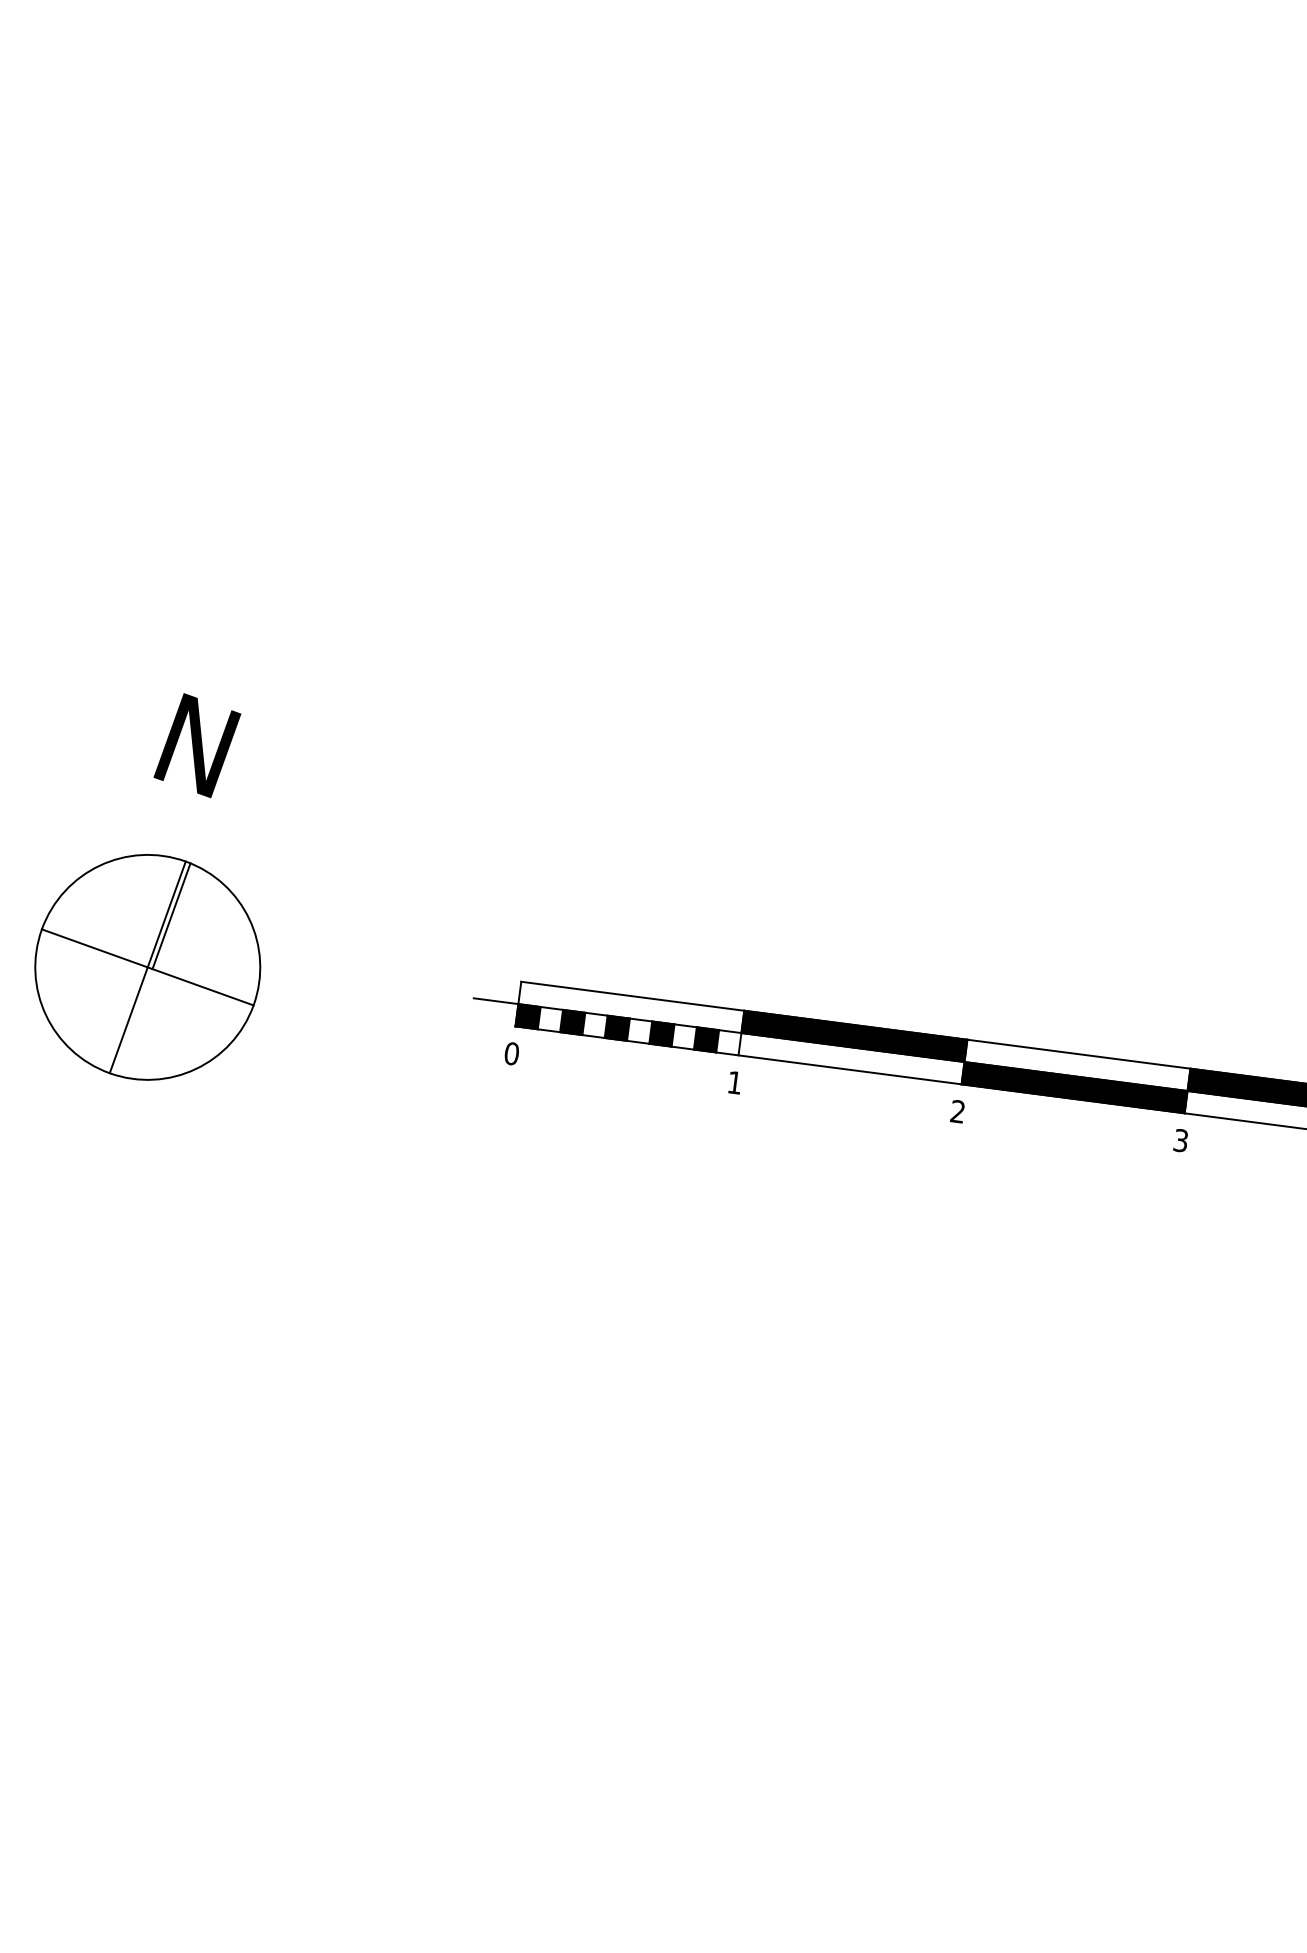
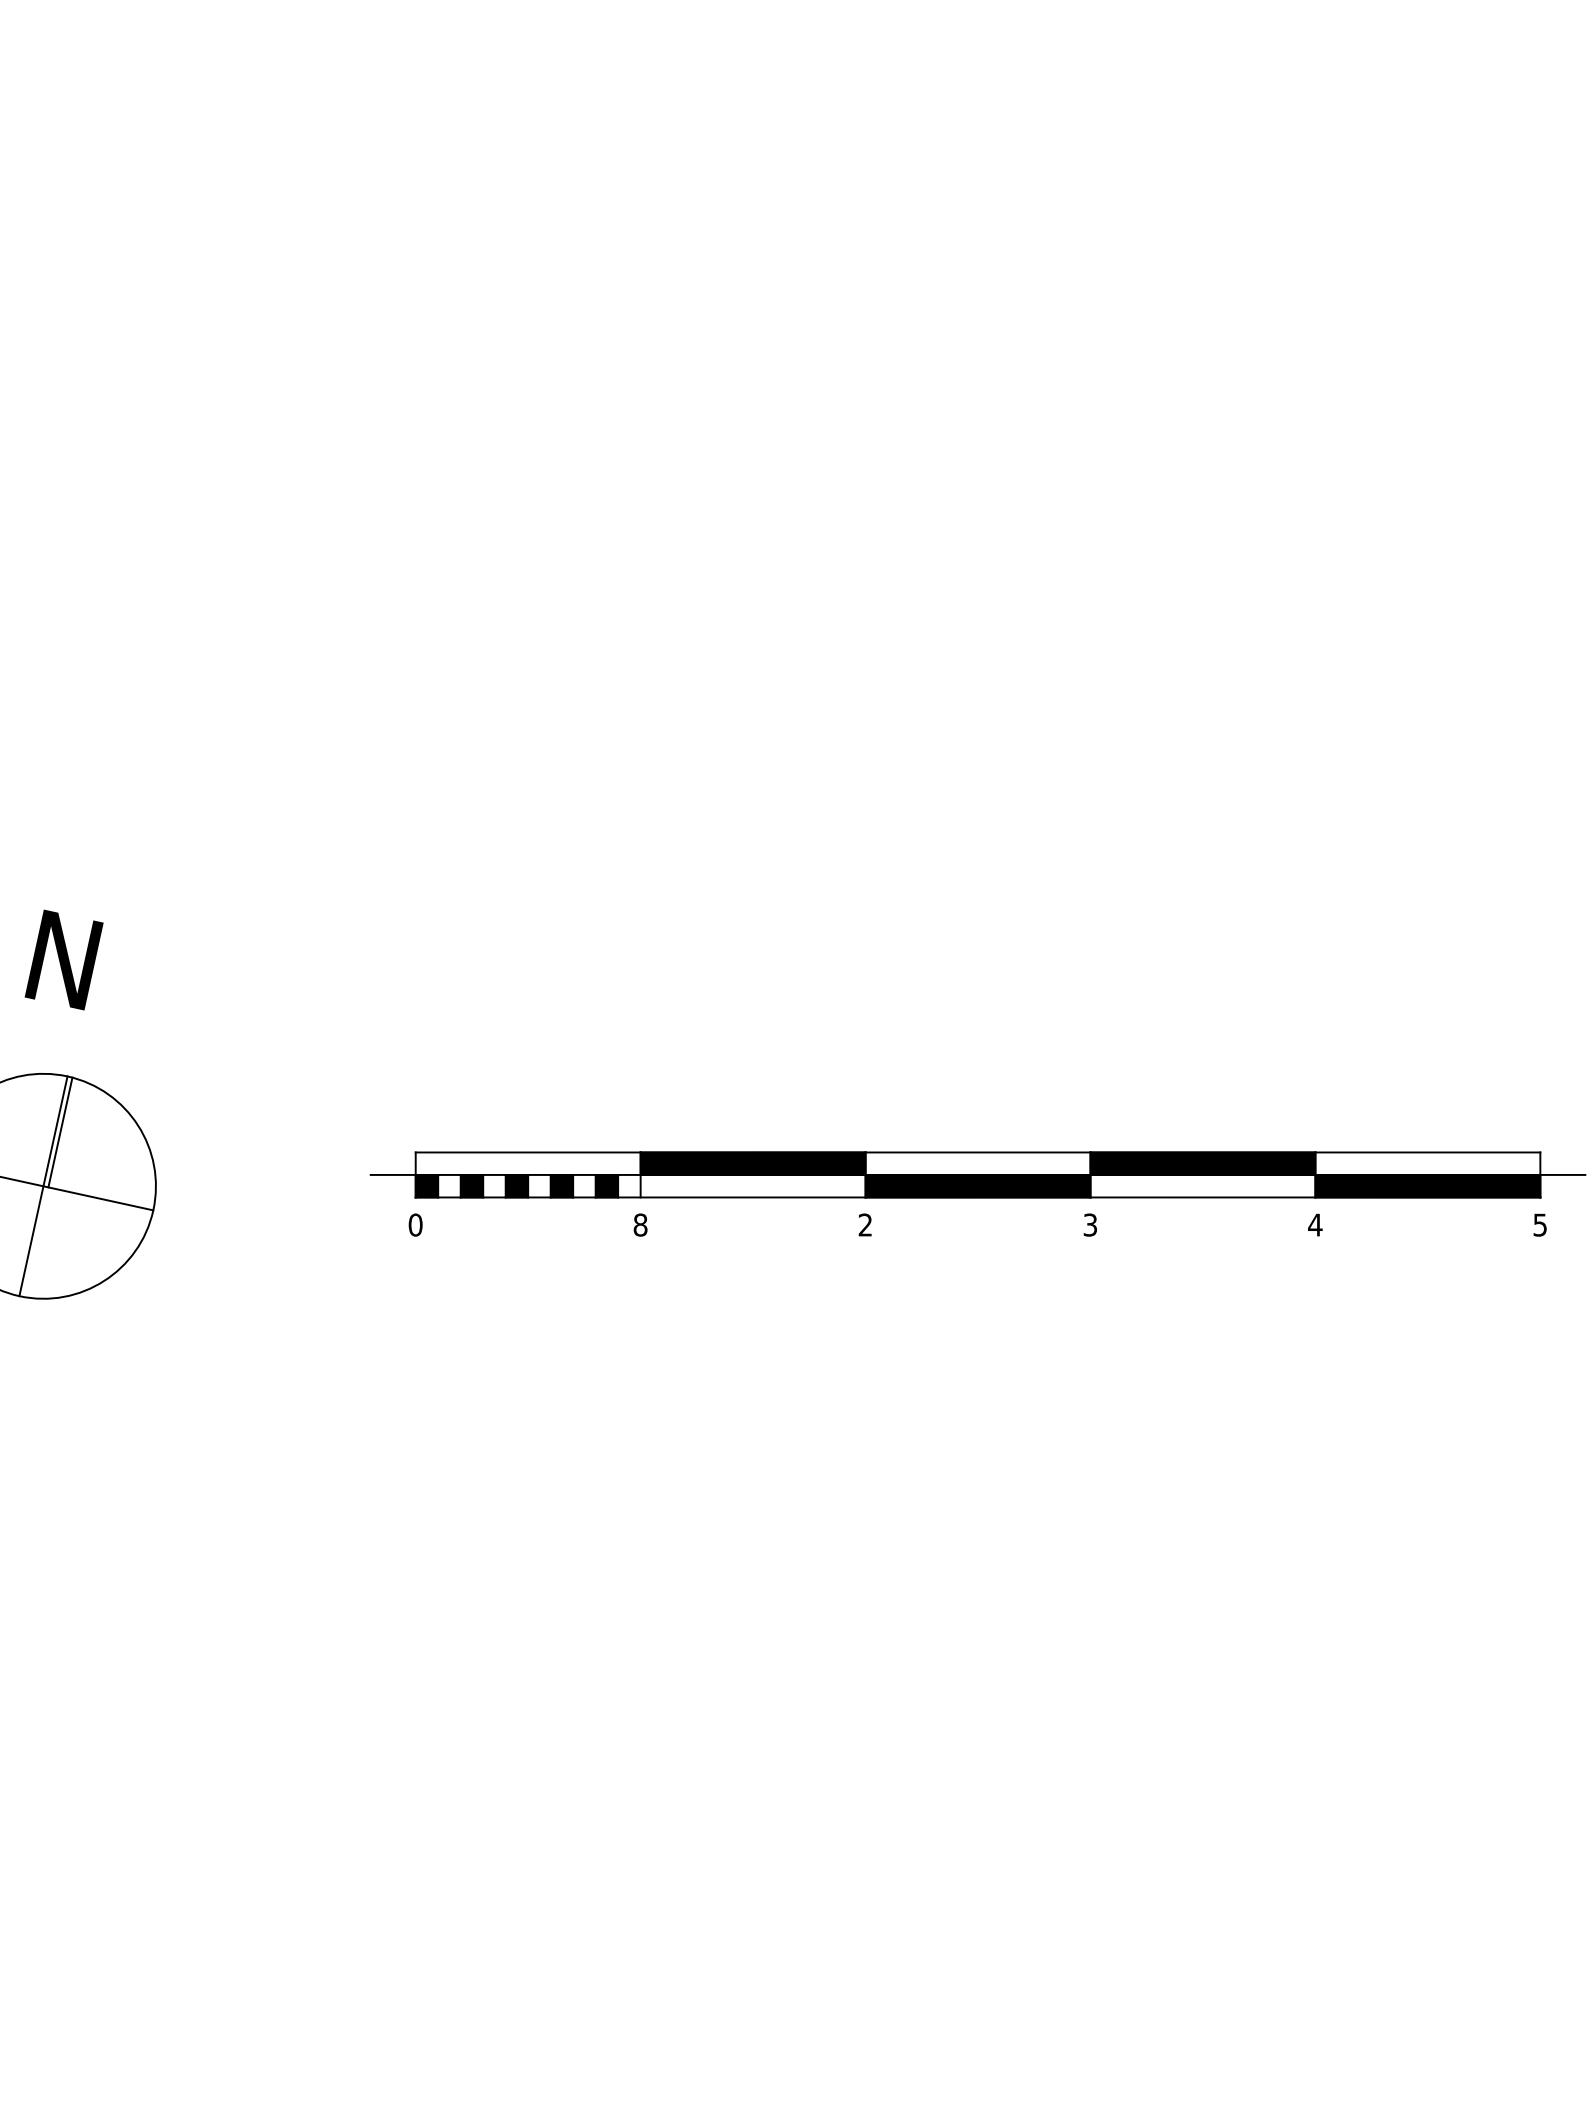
text: (734, 1082) -> (640, 1224), 1 -> 8

